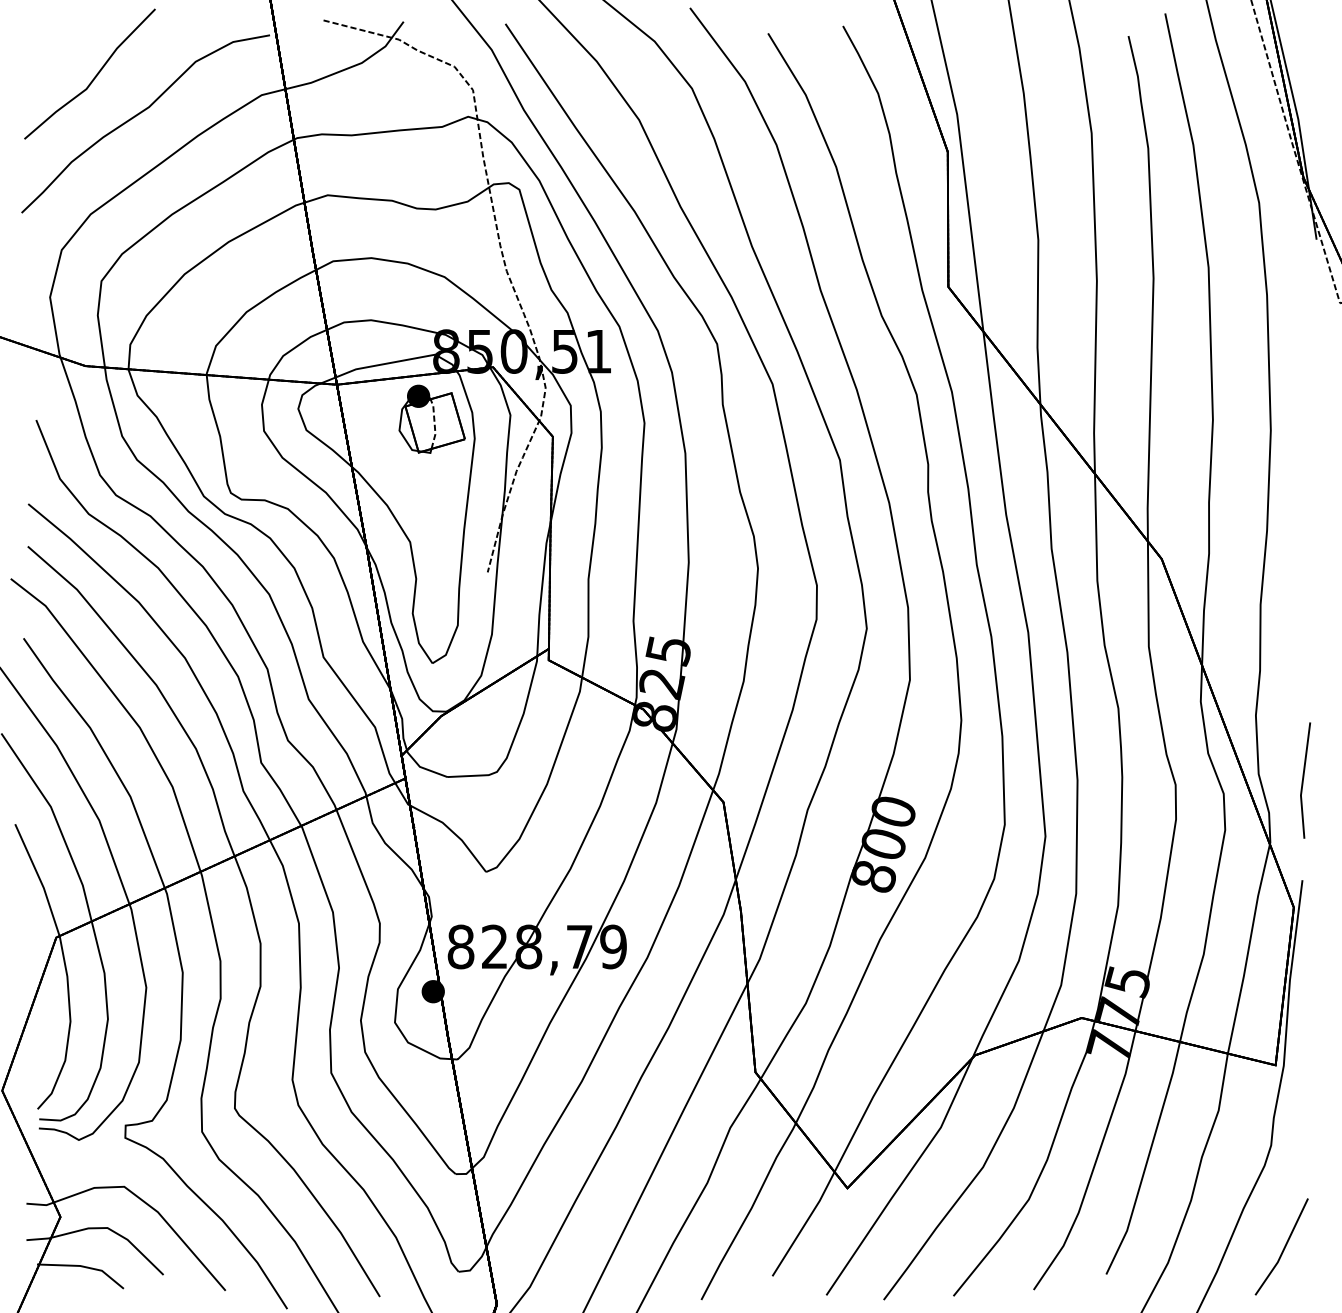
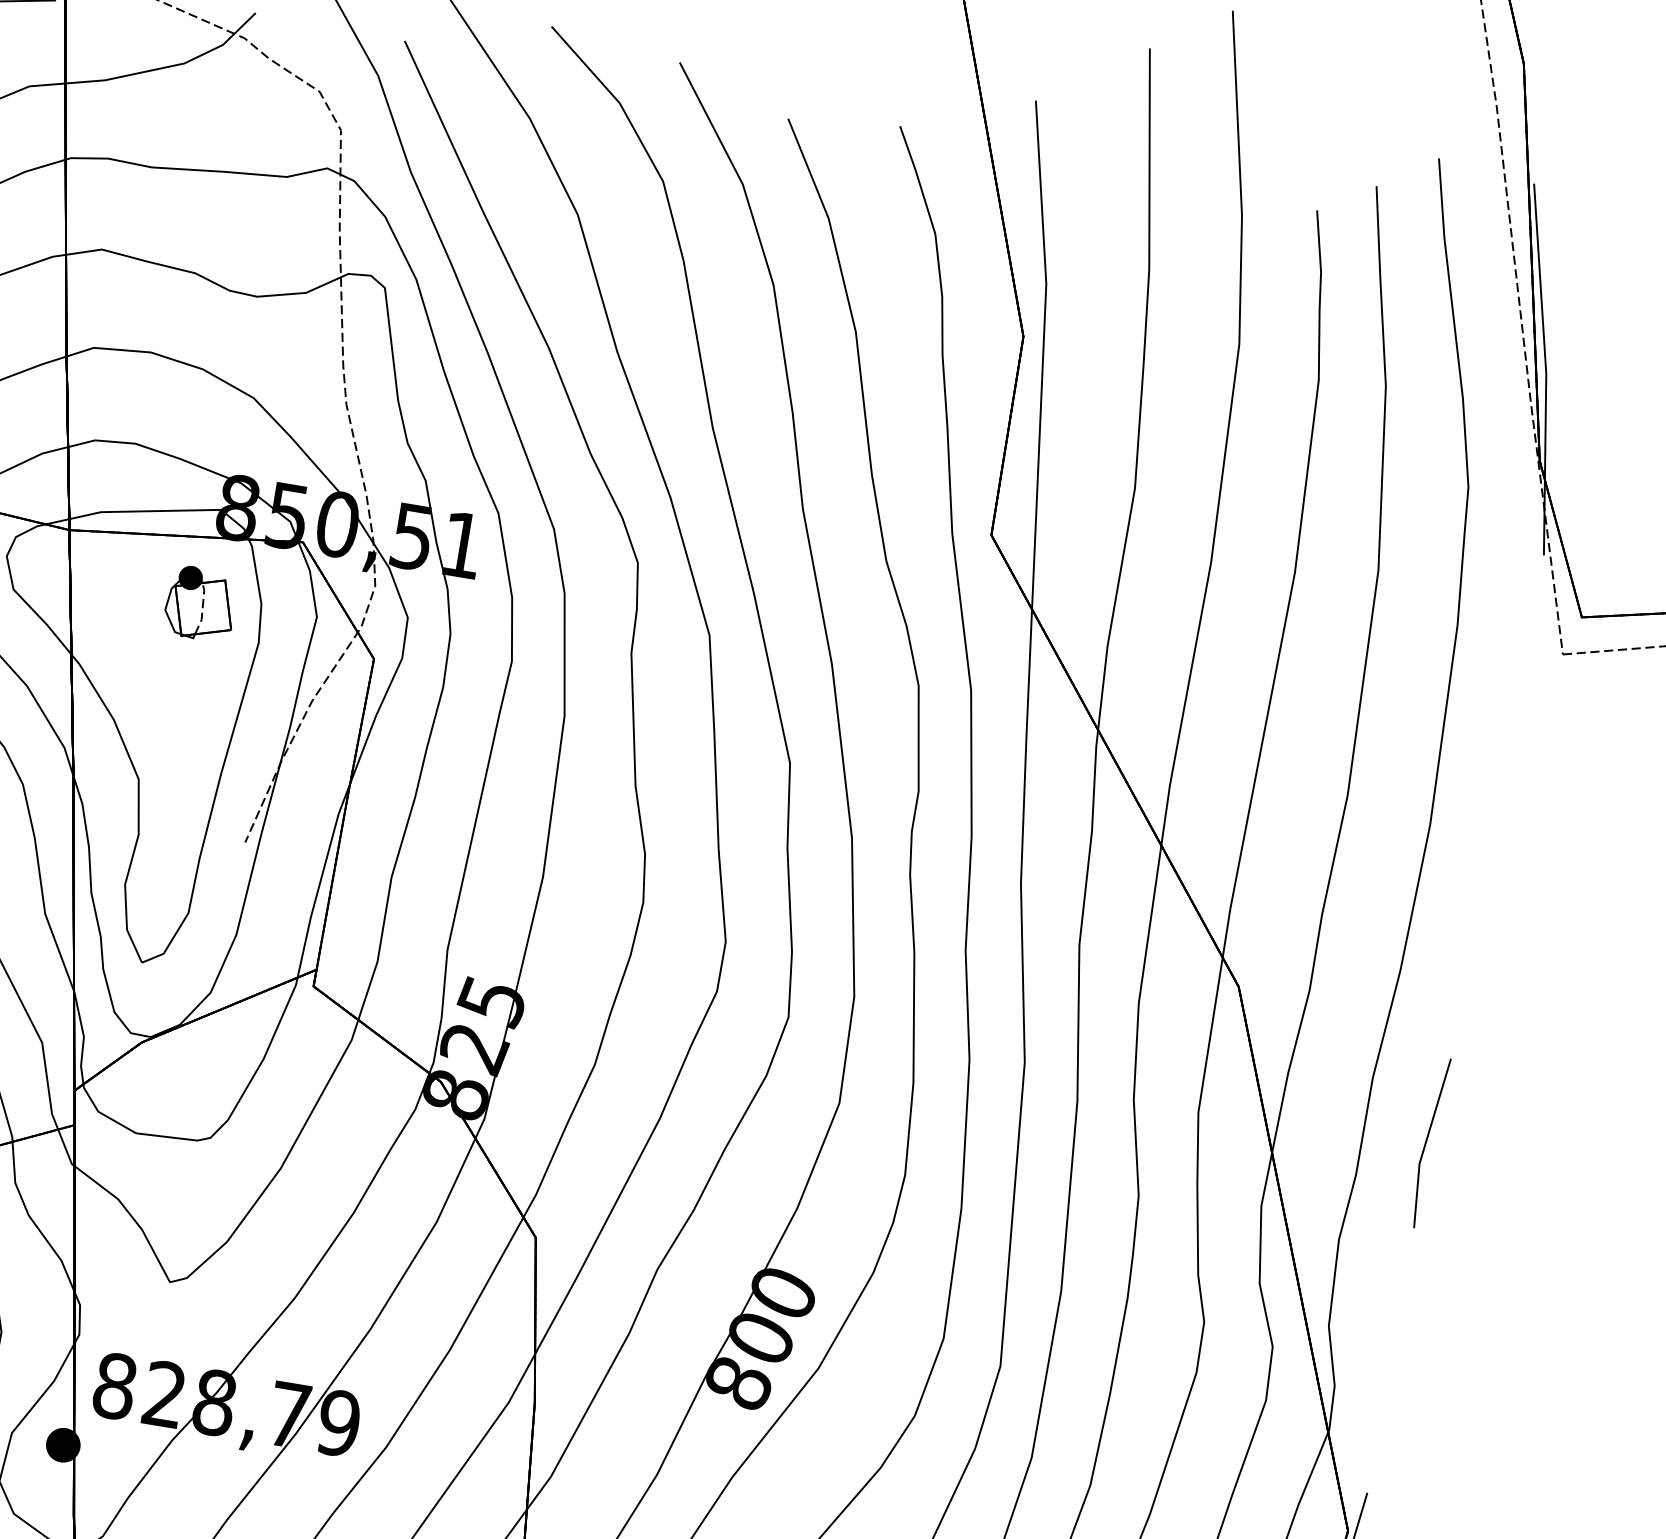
part: (431, 418) -> (200, 602), size x0.7
line: (1303, 780) -> (1426, 1142), moved

